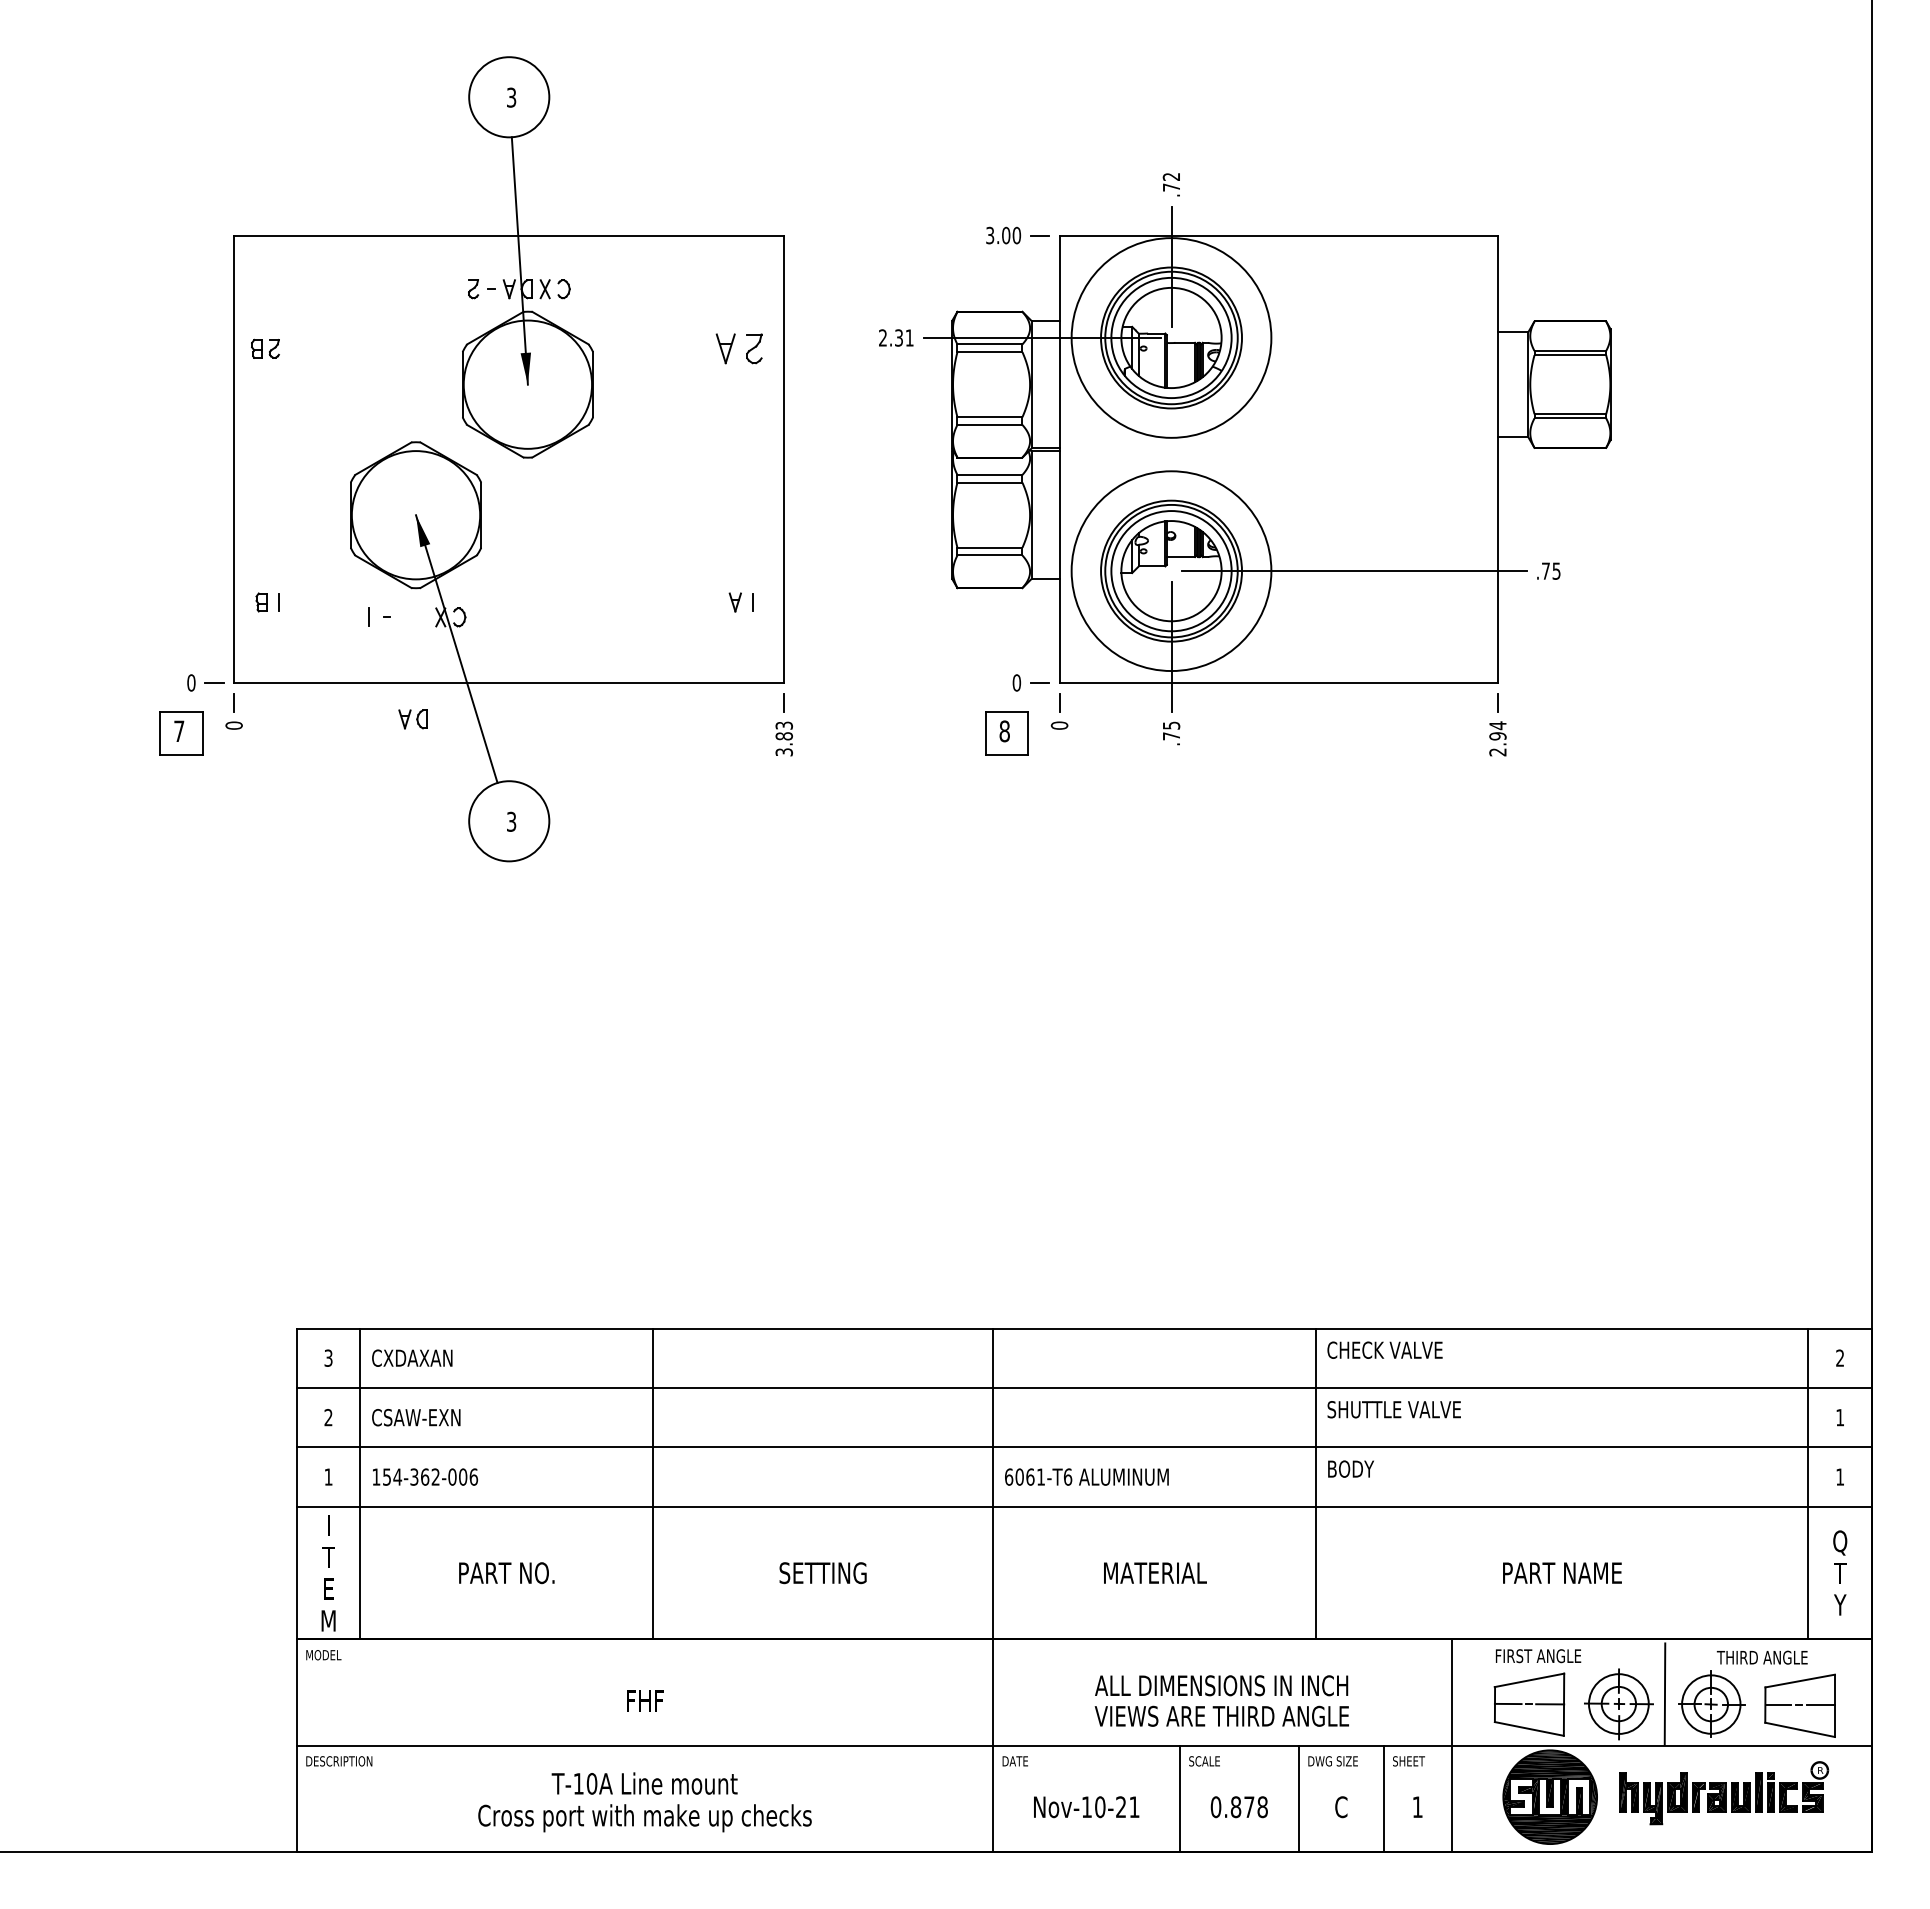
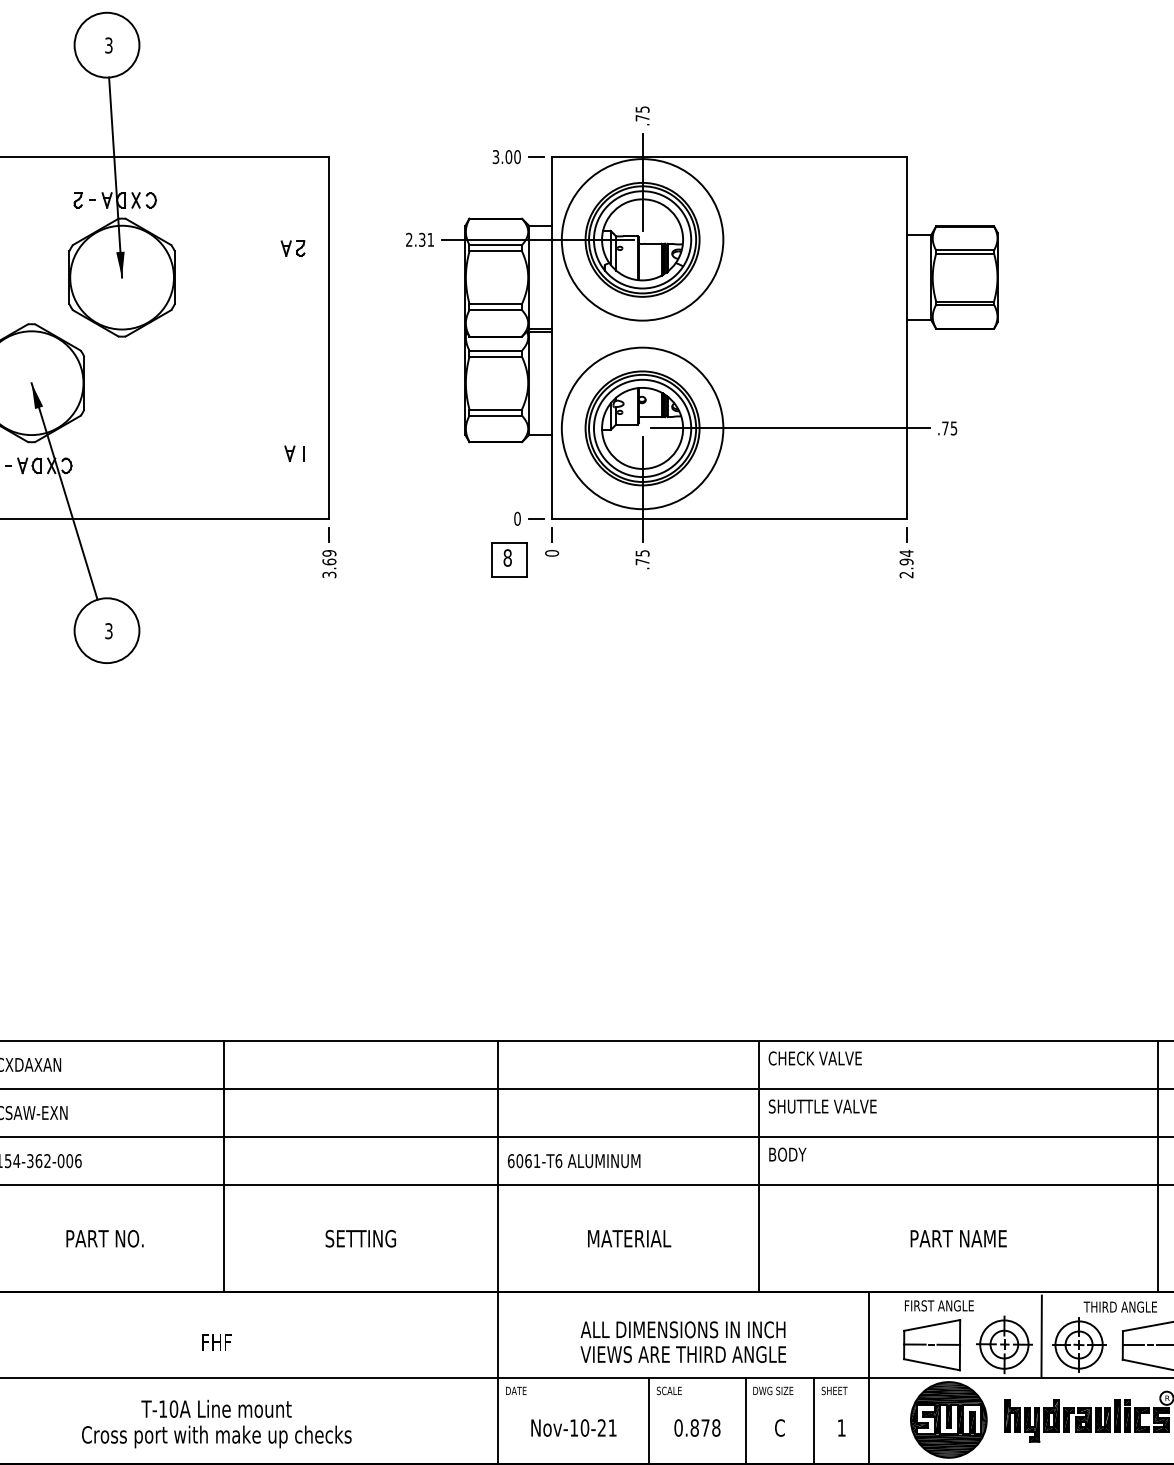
text: (1171, 176) -> (642, 109), .72 -> .75
part: (739, 348) -> (293, 248), size x0.62
part: (412, 719) -> (28, 465), moved
text: (783, 730) -> (328, 557), 3.83 -> 3.69

